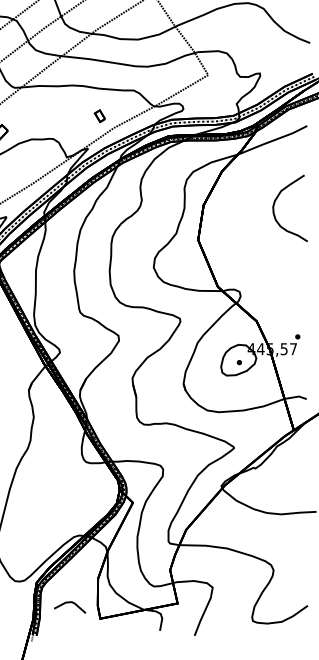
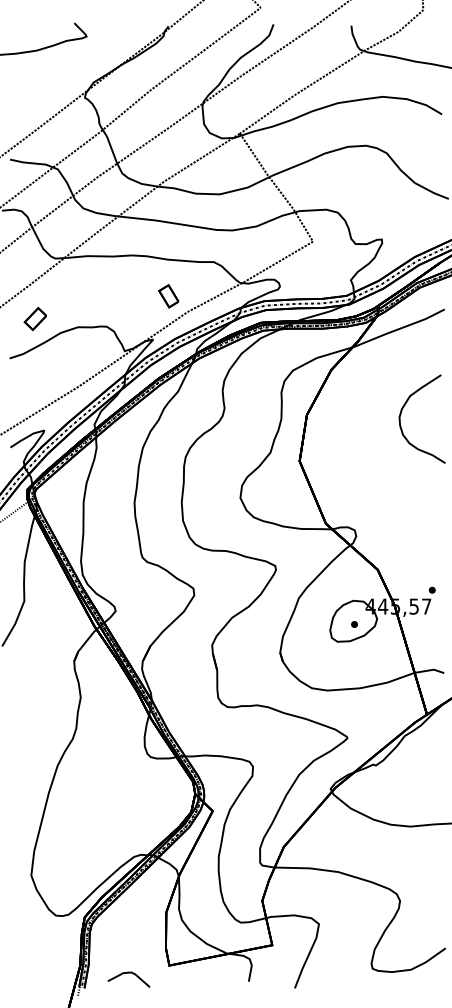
part: (99, 116) -> (168, 296), size x1.43
line: (69, 602) -> (128, 973), moved

